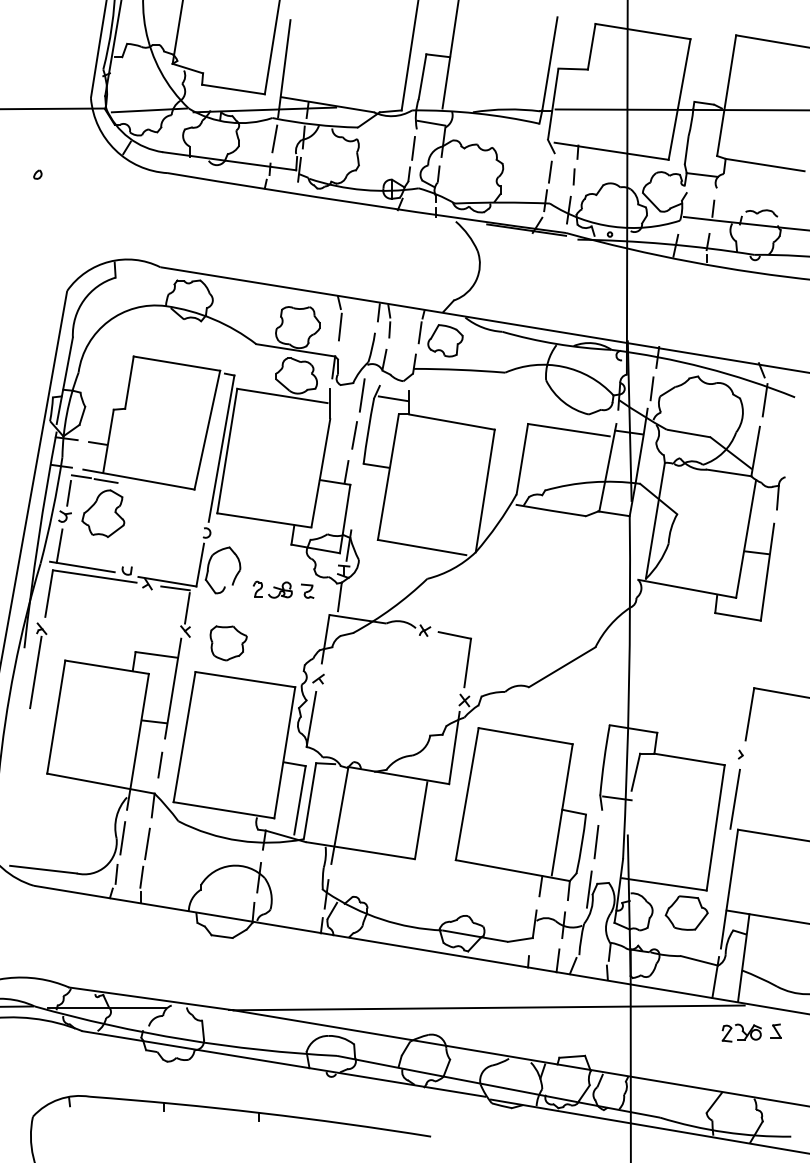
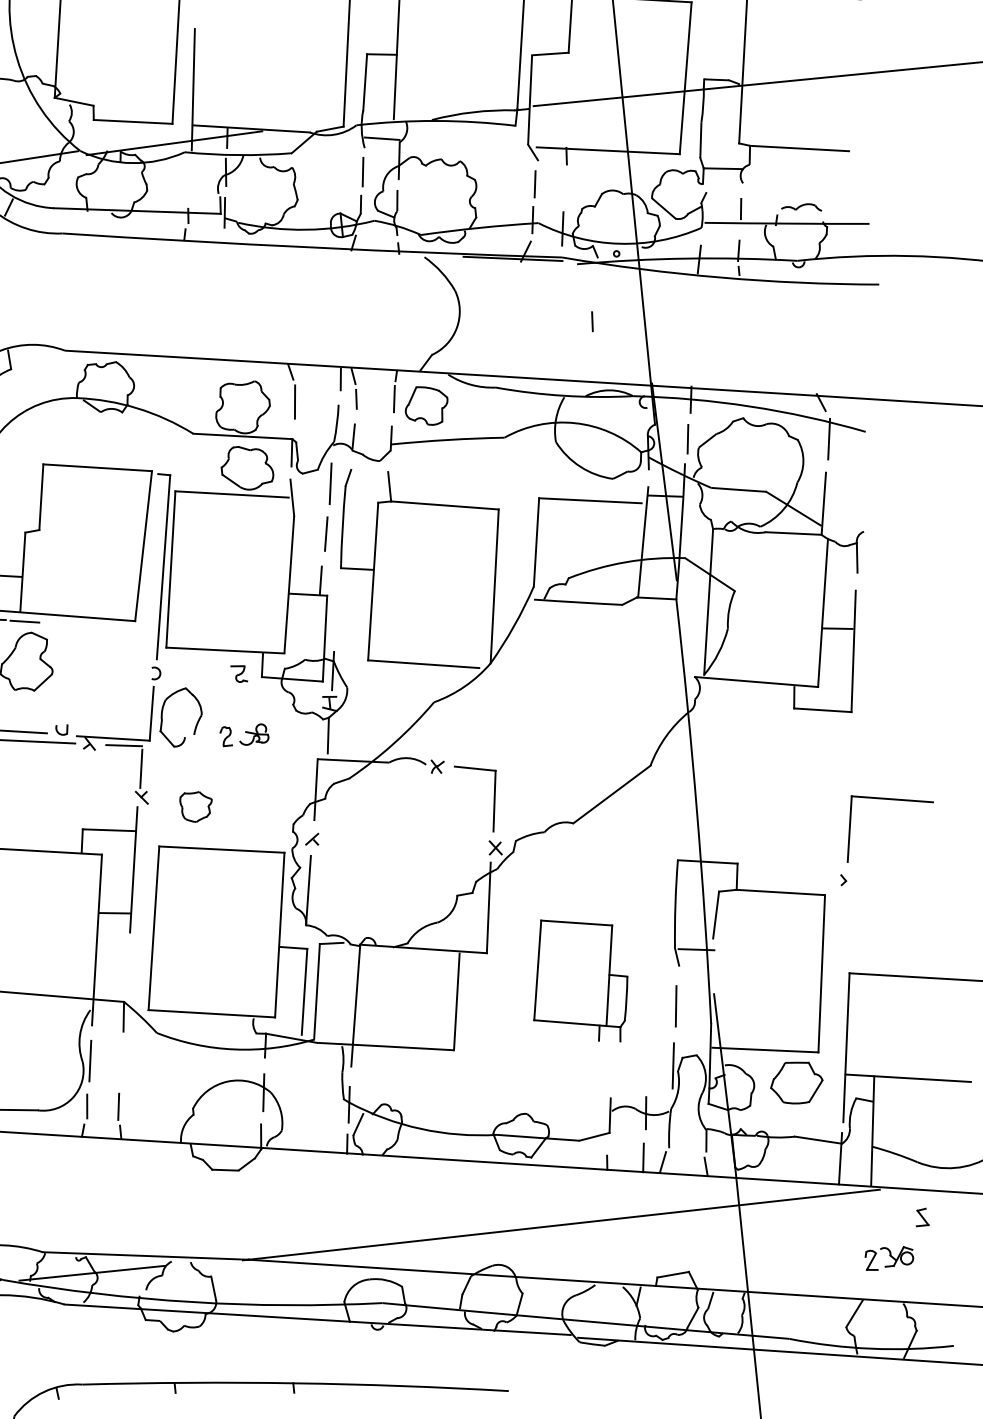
line: (274, 138) -> (189, 177), removed
line: (573, 176) -> (591, 321), moved
line: (393, 398) -> (369, 483), removed
part: (307, 590) -> (239, 672), moved
part: (228, 643) -> (196, 807), size x0.7
line: (160, 764) -> (127, 965), removed
line: (734, 798) -> (841, 935), removed
part: (520, 813) -> (578, 980), size x0.6
line: (147, 843) -> (121, 1064), removed
part: (741, 1032) -> (888, 1257), moved

